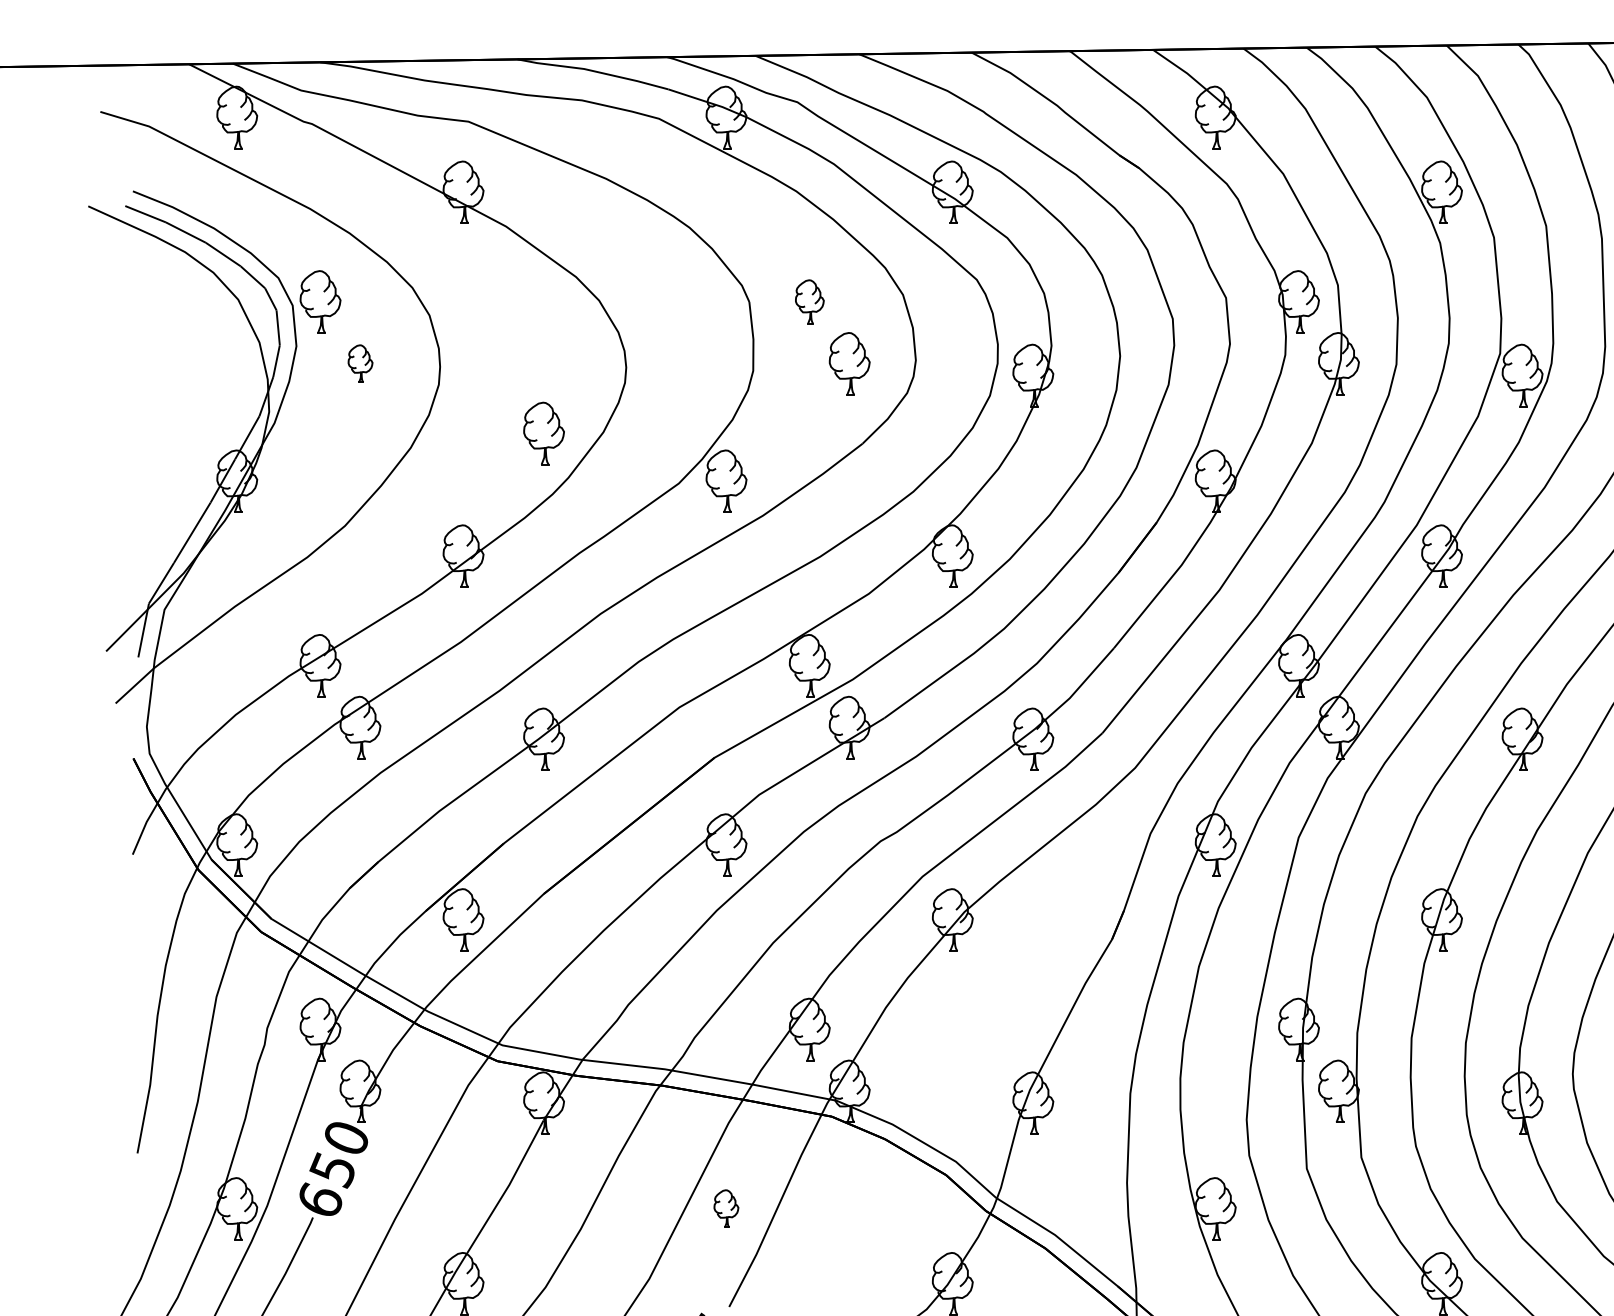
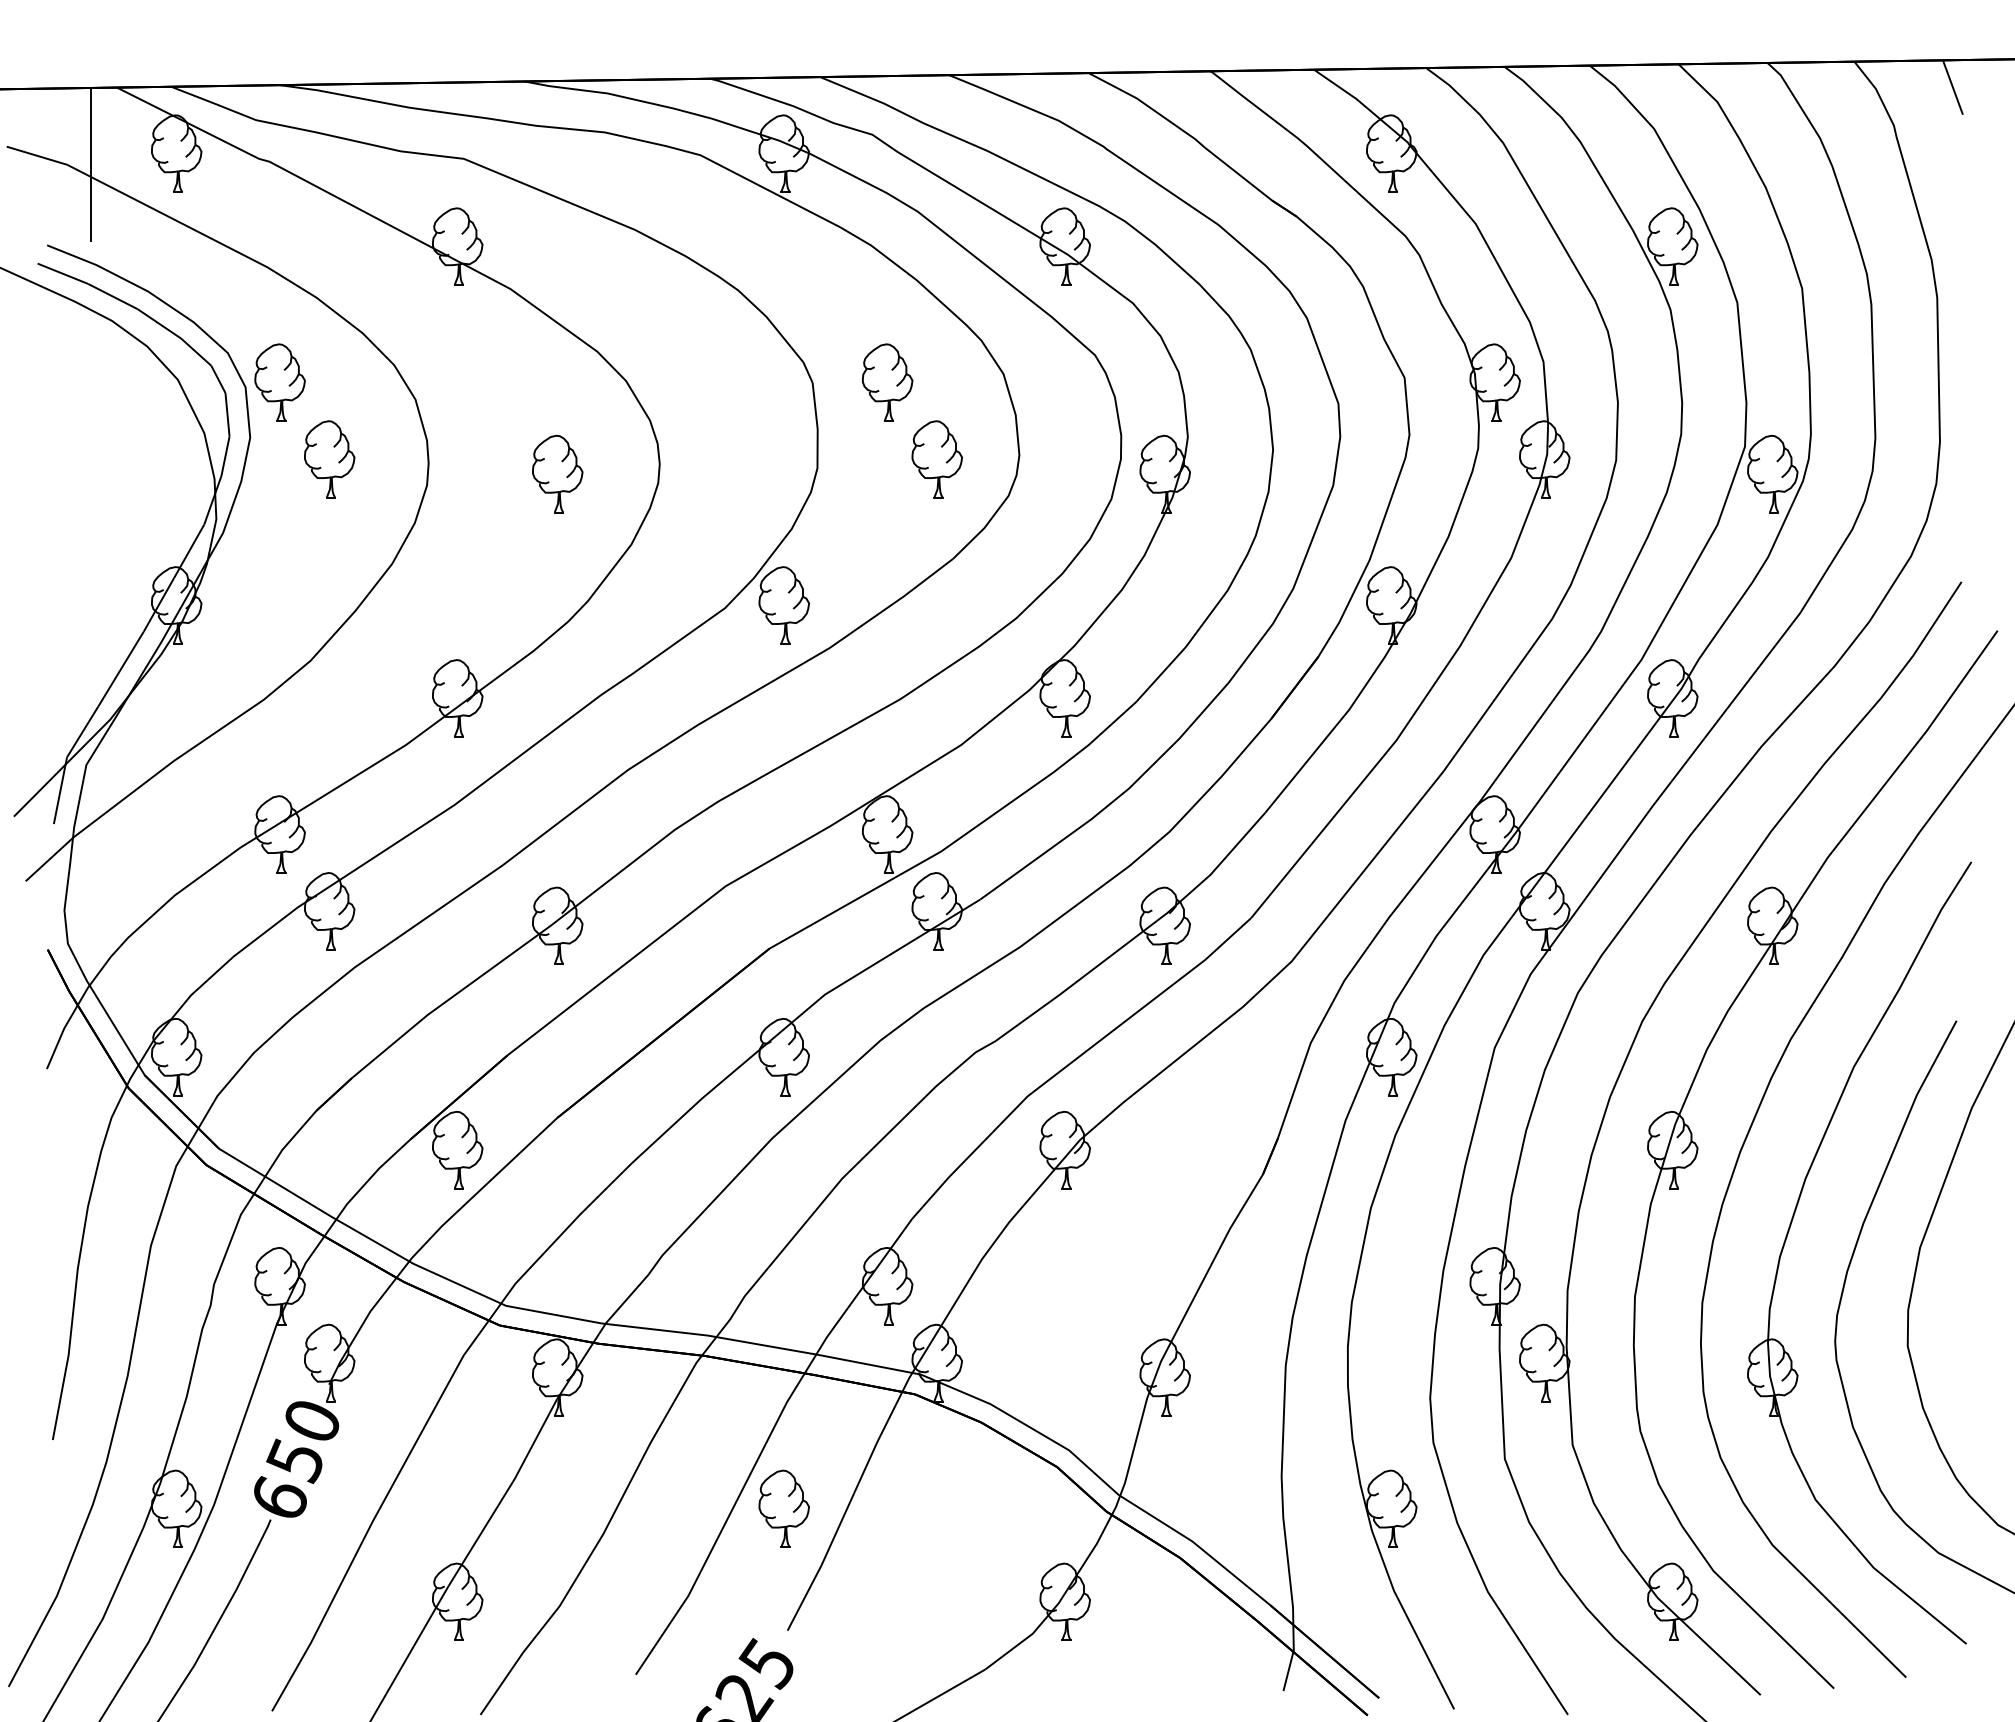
line: (168, 126) -> (91, 164), added
part: (809, 301) -> (887, 382), size x1.43
part: (360, 363) -> (329, 459), size x1.67
part: (543, 433) -> (557, 473), moved
part: (725, 1208) -> (783, 1508), size x1.67

